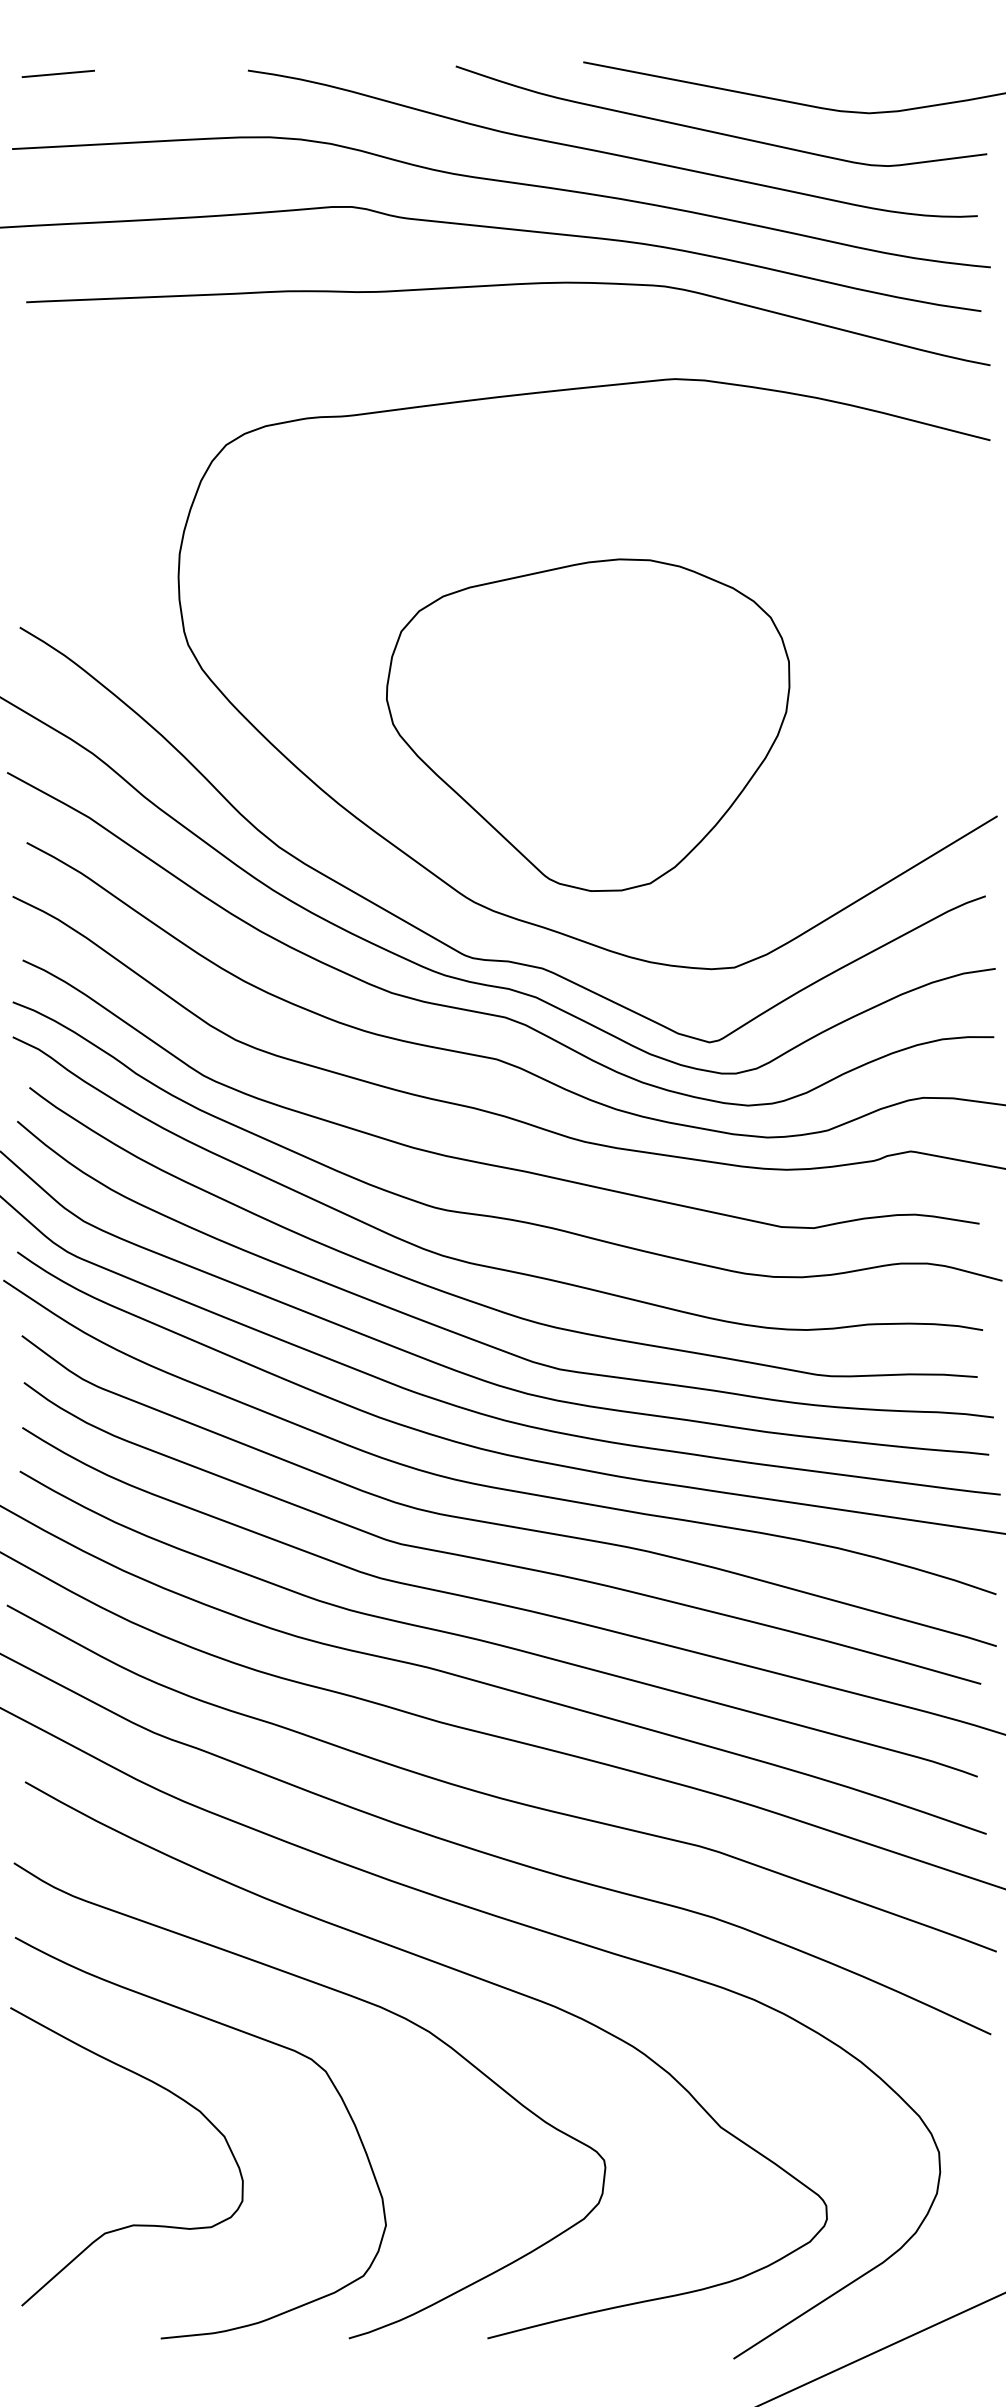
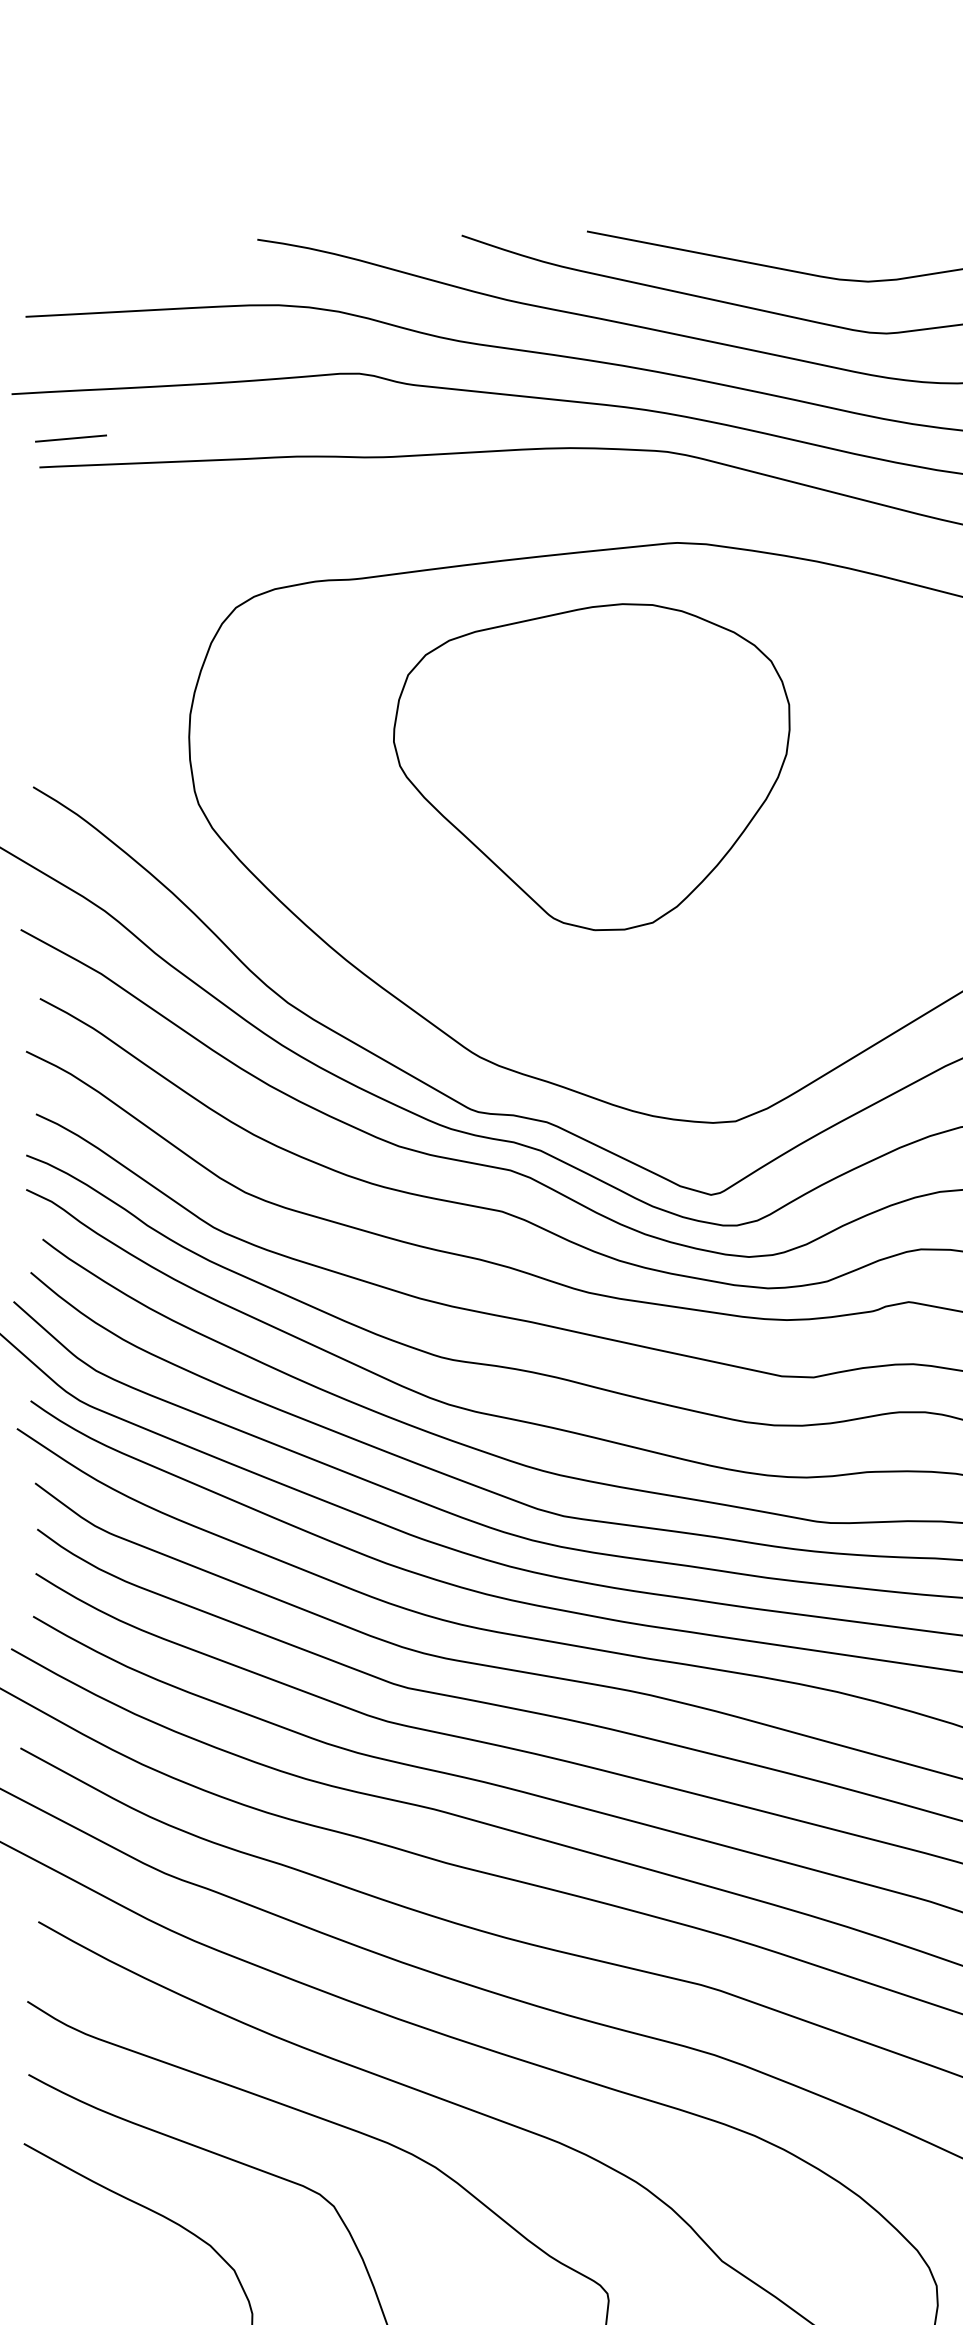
line: (57, 73) -> (70, 438), moved
part: (588, 724) -> (592, 766), moved

